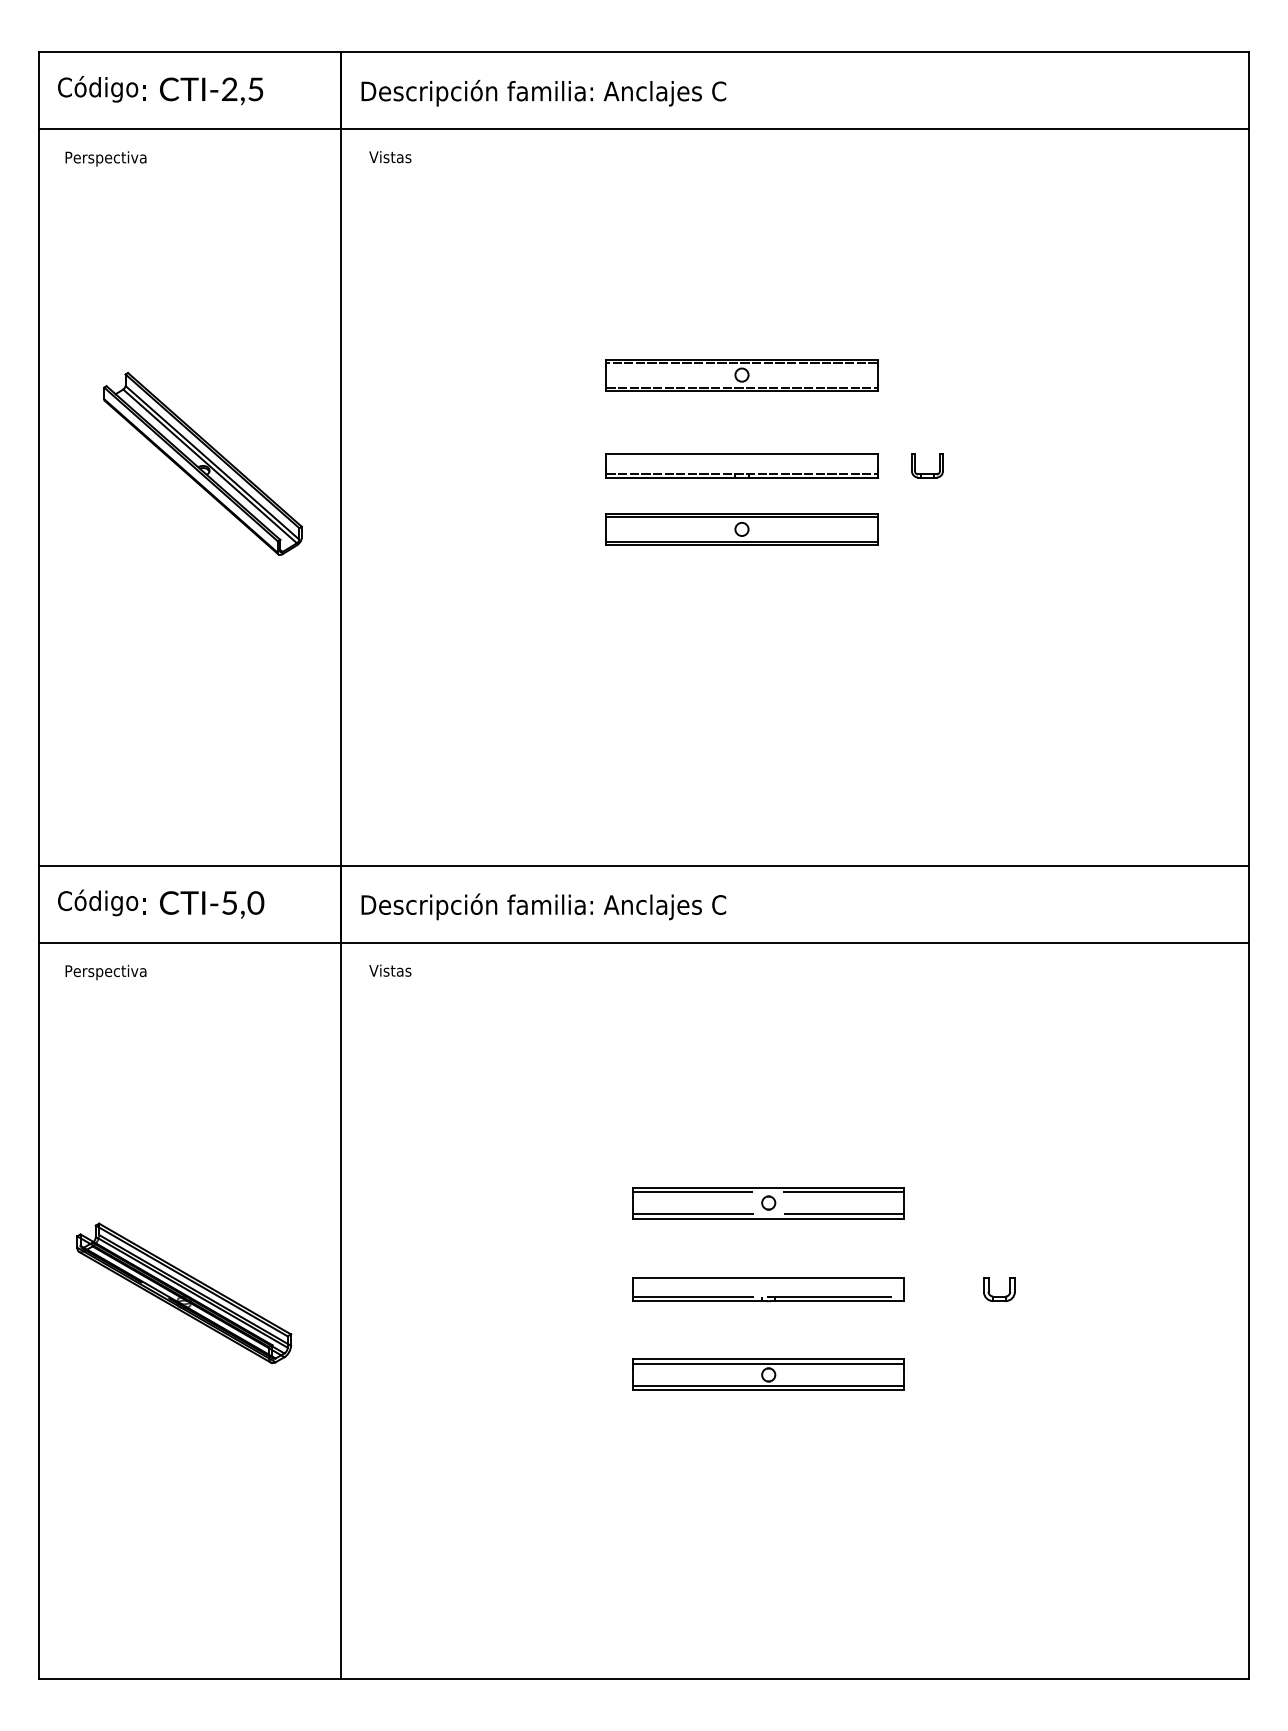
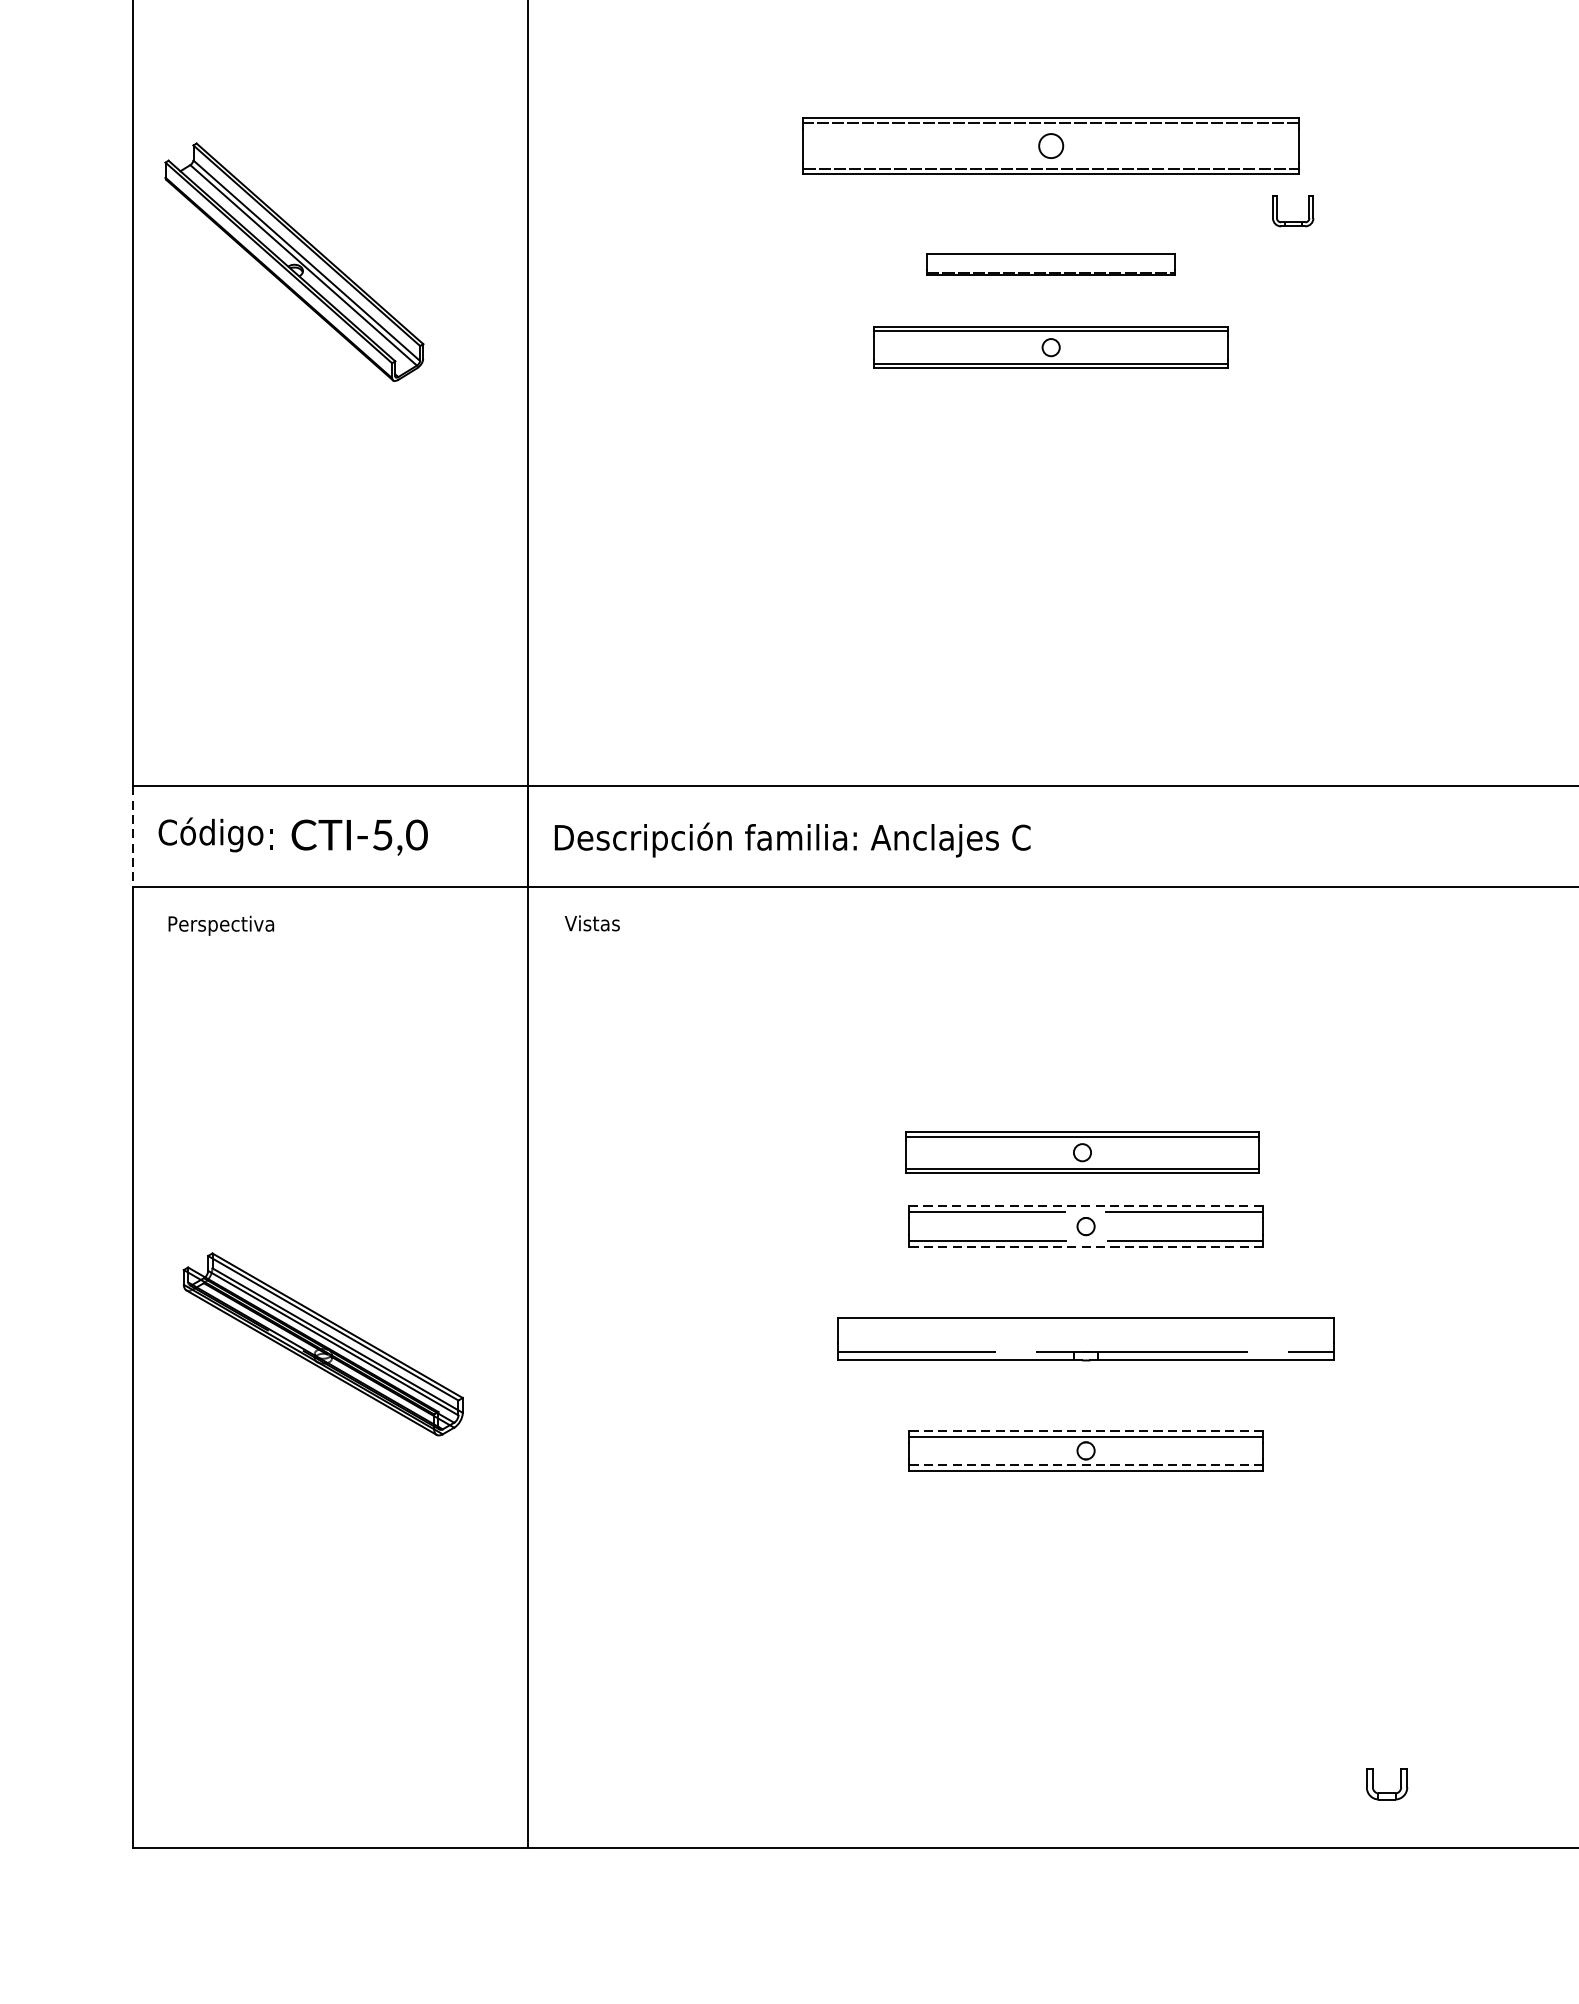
part: (741, 375) -> (1050, 146), size x1.4
part: (202, 463) -> (293, 261), moved
part: (741, 465) -> (1050, 264), size x0.7
part: (927, 473) -> (1293, 221), moved
line: (38, 904) -> (133, 837), solid -> dashed
part: (765, 1146) -> (1081, 1152), added
line: (768, 1187) -> (1085, 1206), solid -> dashed
line: (768, 1218) -> (1085, 1246), solid -> dashed
part: (768, 1289) -> (1085, 1339), size x1.4
part: (999, 1296) -> (1387, 1793), moved
line: (768, 1359) -> (1085, 1430), solid -> dashed
line: (768, 1385) -> (1085, 1464), solid -> dashed

